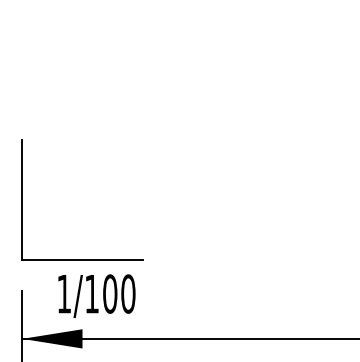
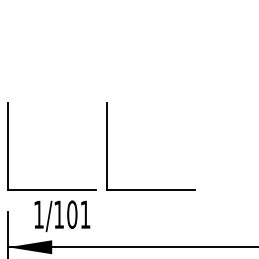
part: (158, 199) -> (107, 146), added
text: (128, 293) -> (85, 214), 1/100 -> 1/101

